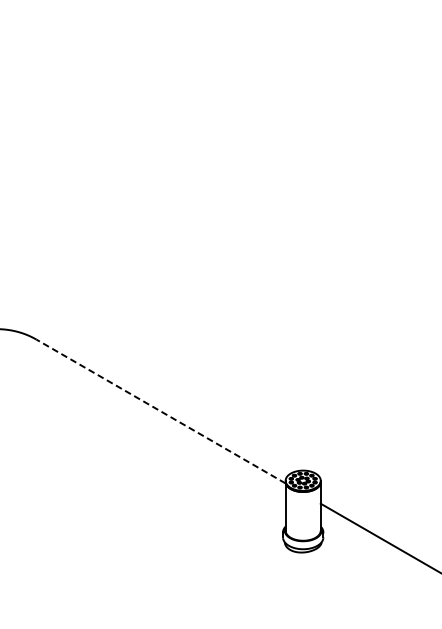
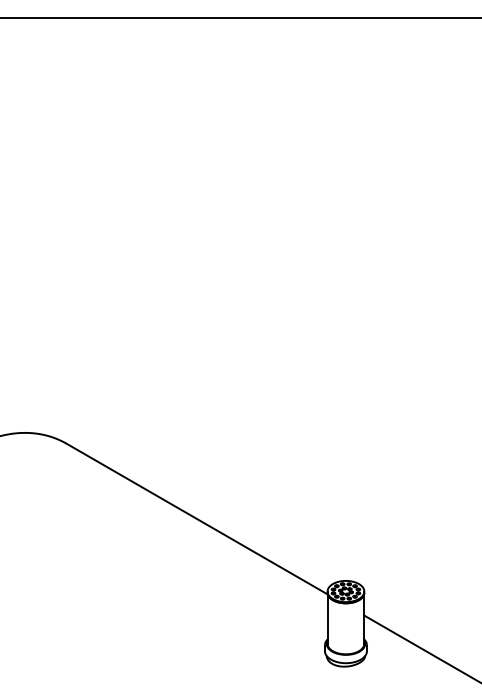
line: (161, 411) -> (197, 519), dashed -> solid

